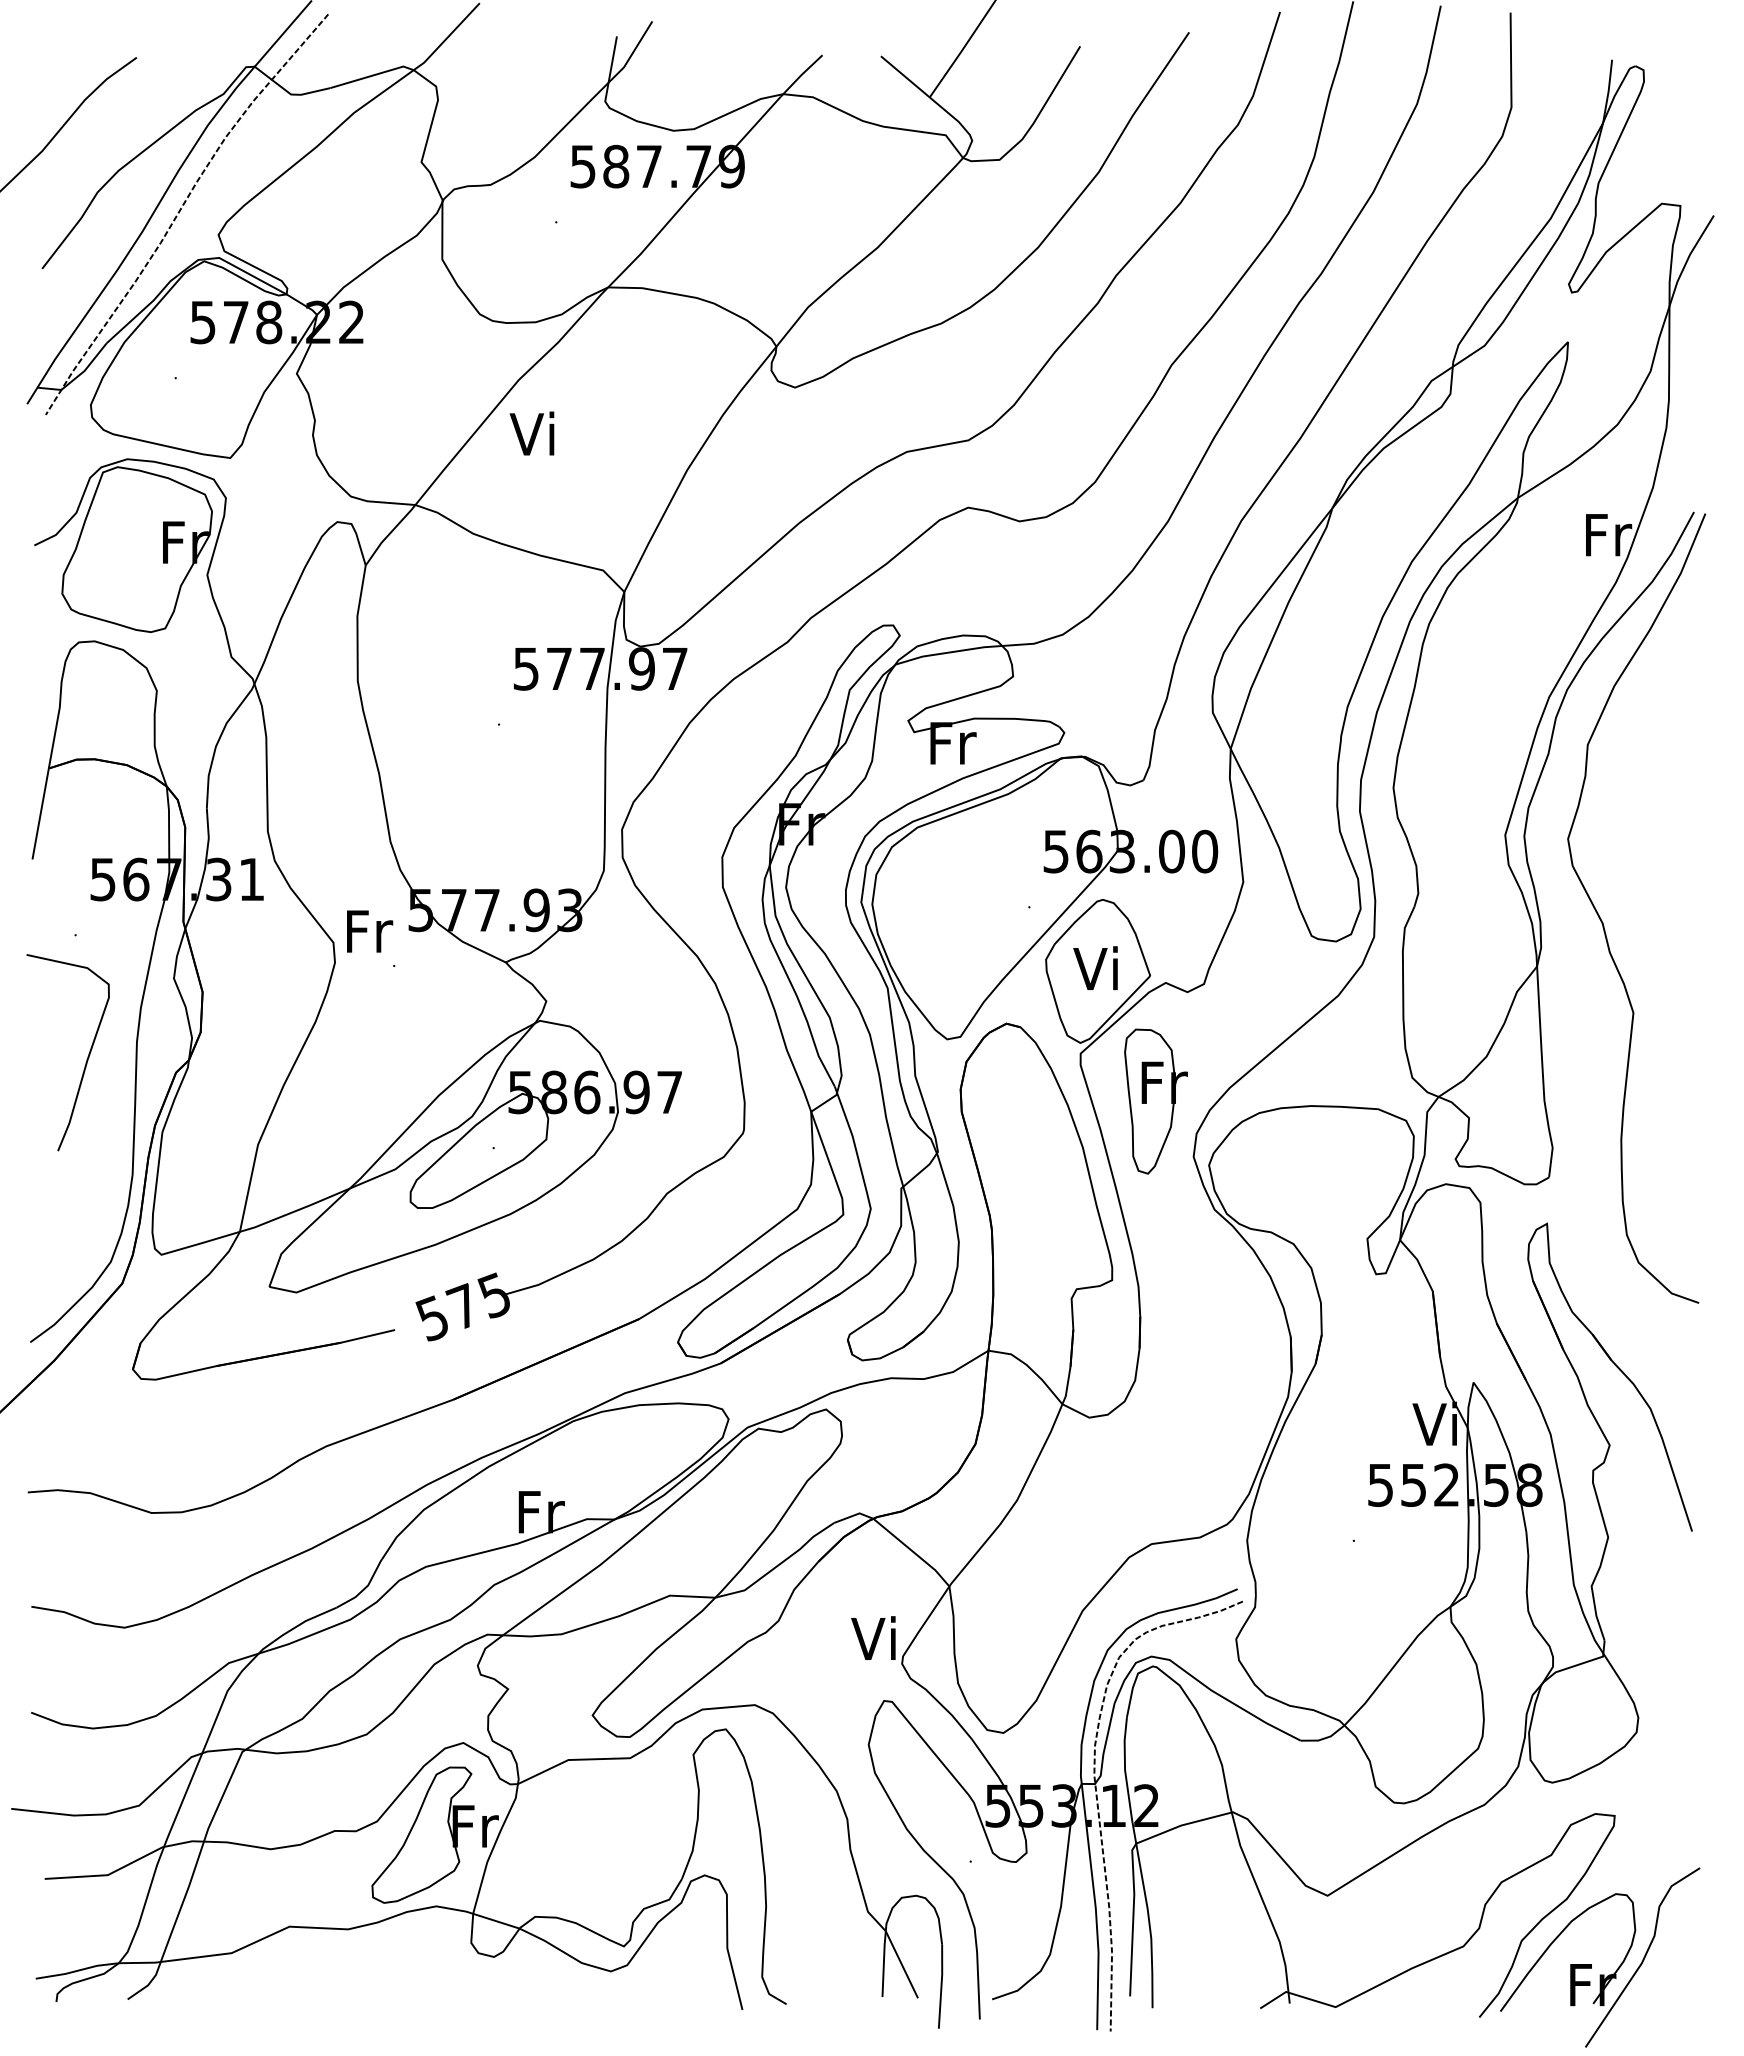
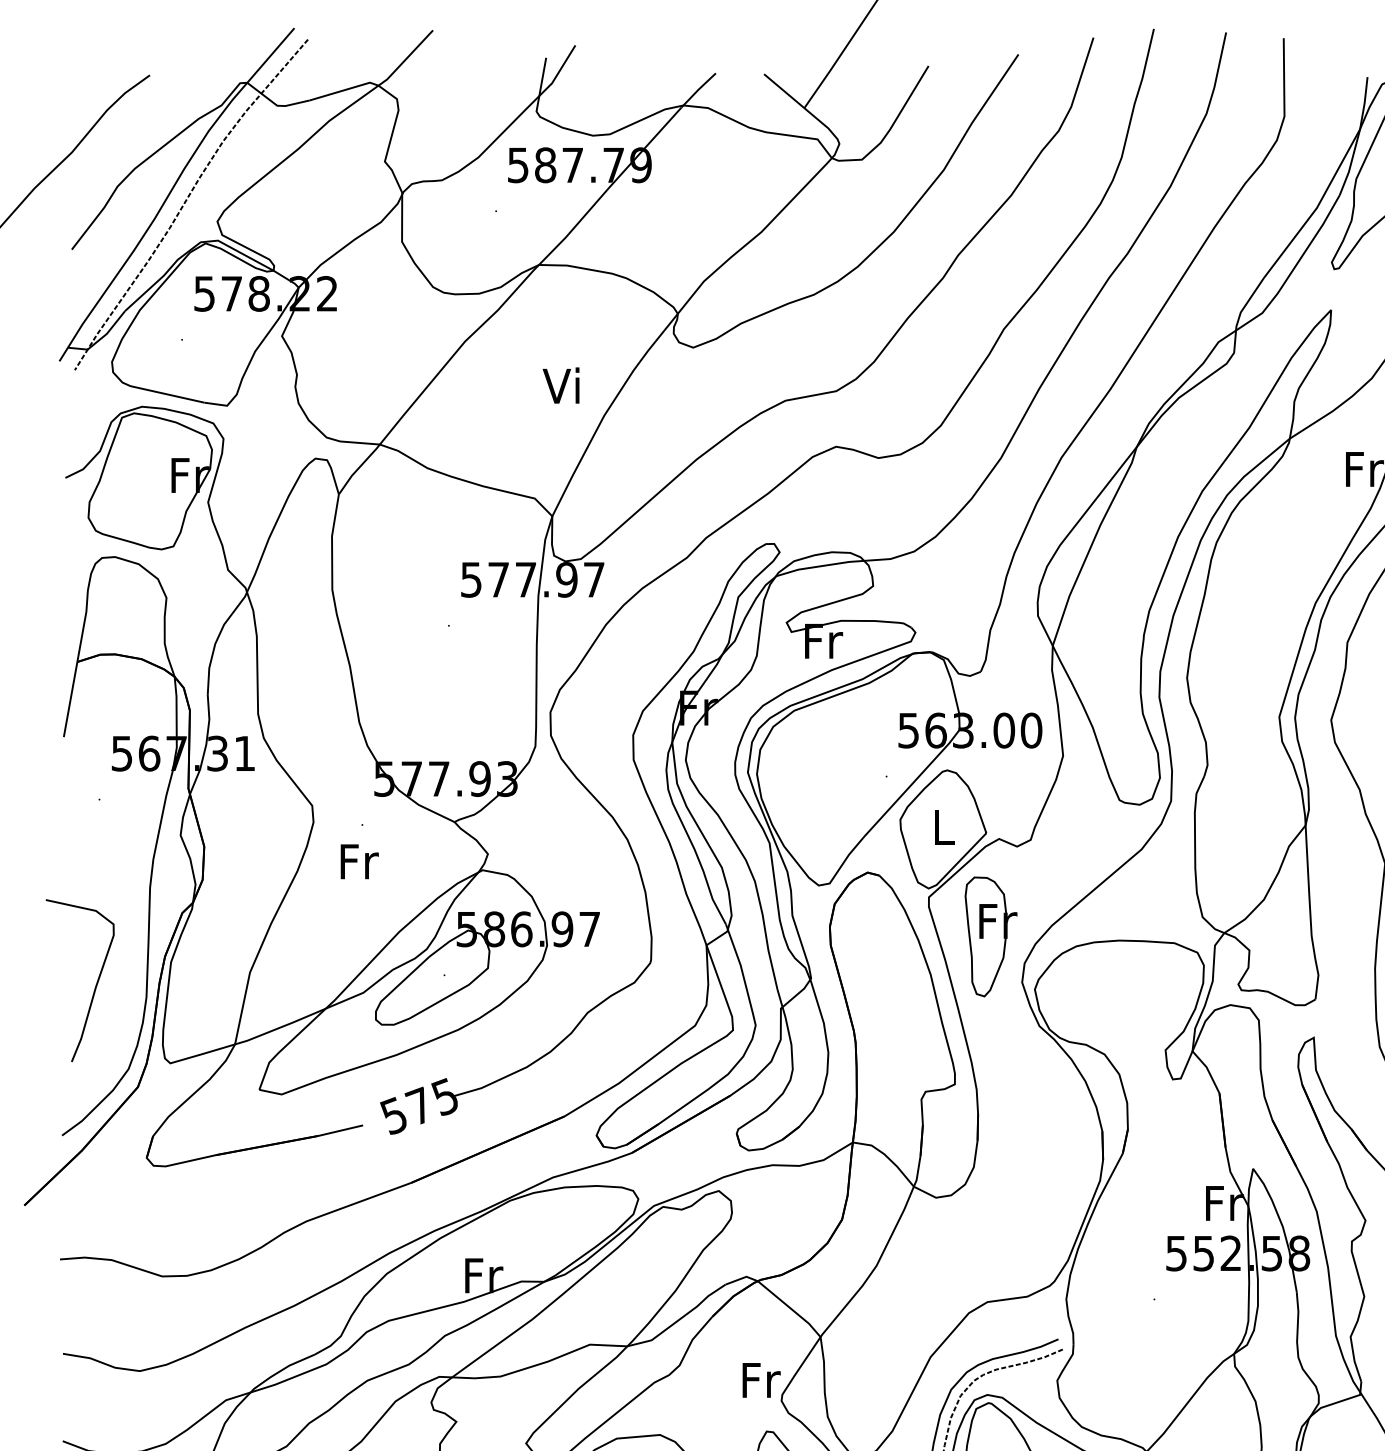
text: (531, 433) -> (560, 385), moved
text: (370, 931) -> (360, 861), moved
text: (1095, 968) -> (941, 827), Vi -> L
curve: (86, 1059) -> (95, 986), moved
text: (1437, 1423) -> (1223, 1202), Vi -> Fr
text: (876, 1637) -> (760, 1379), Vi -> Fr

